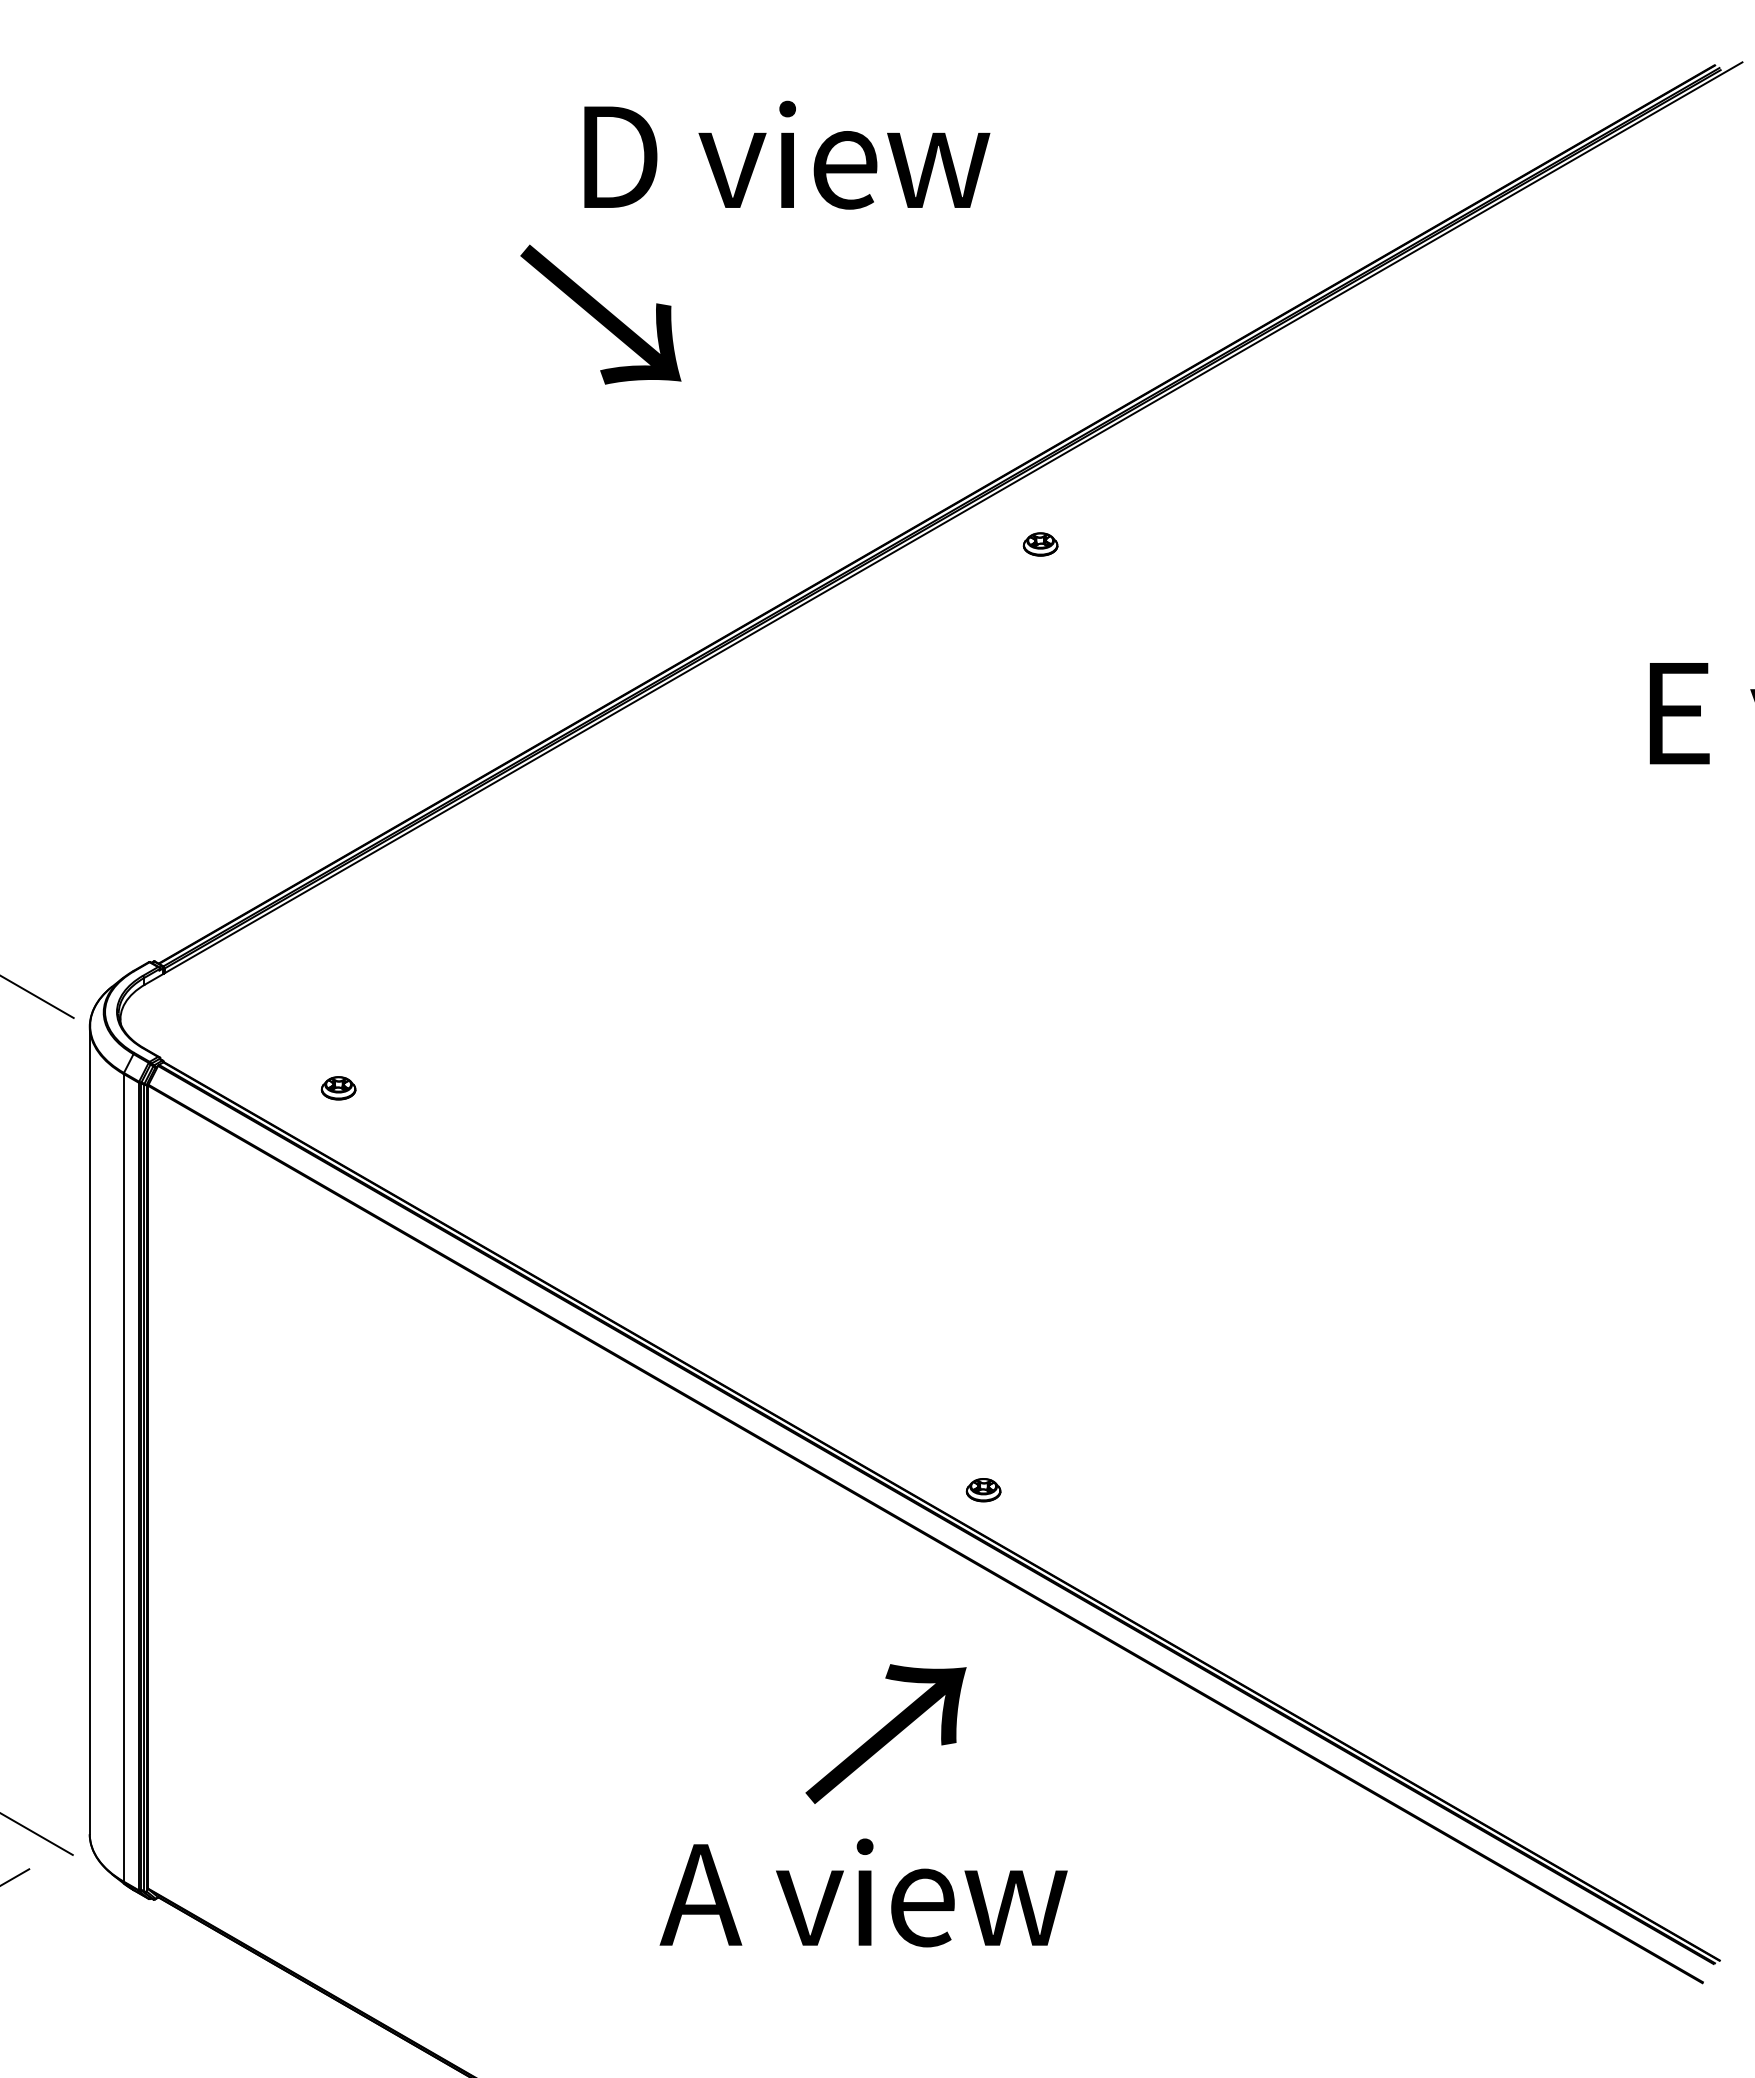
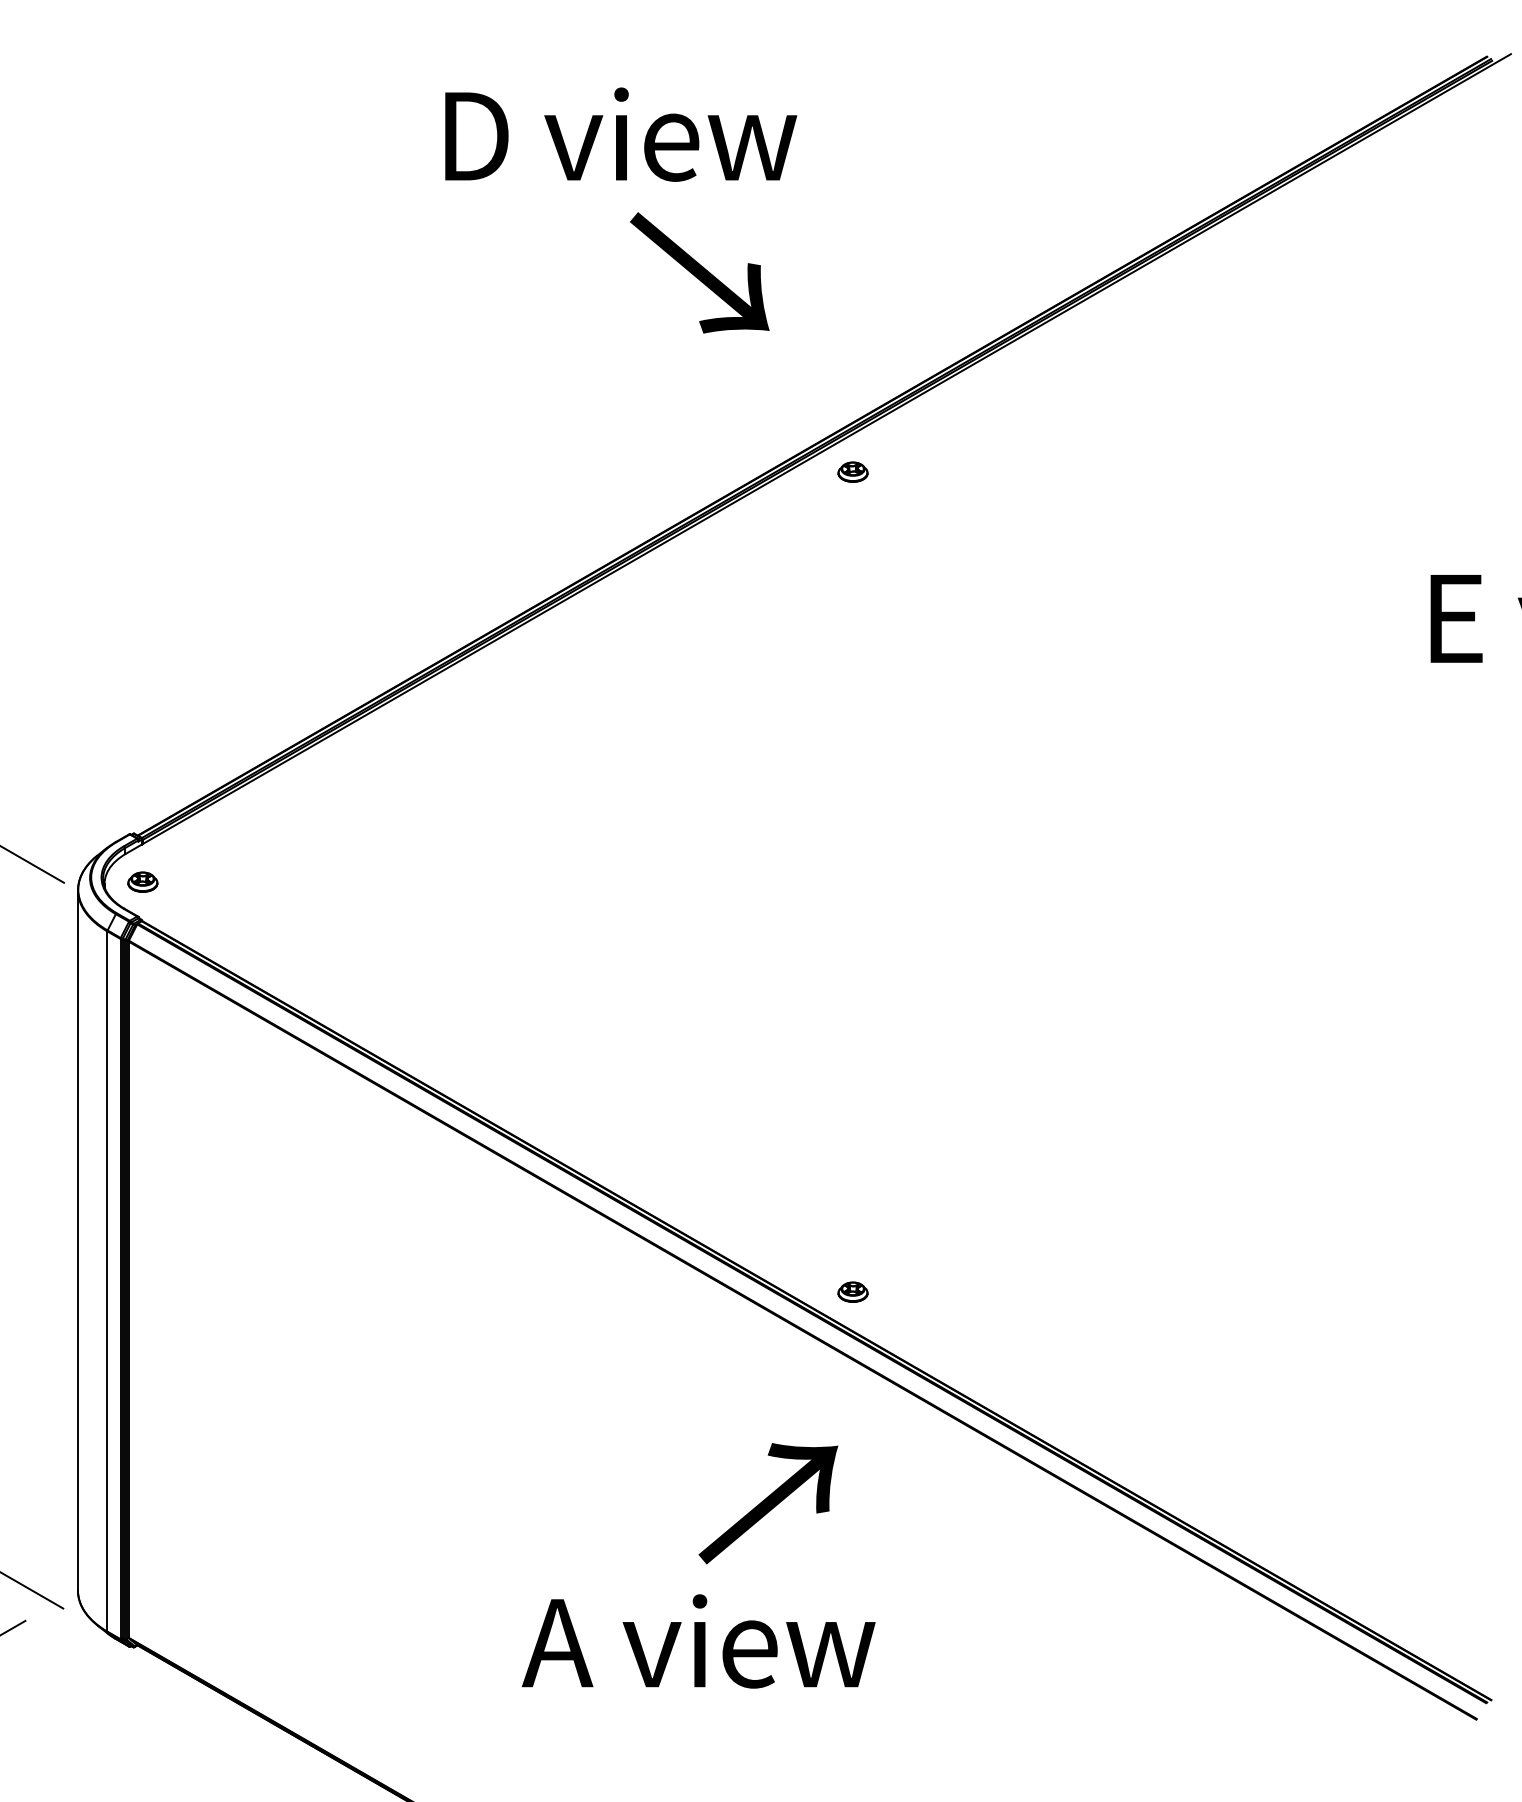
text: (787, 154) -> (621, 134), moved
text: (600, 314) -> (699, 272), moved
part: (1040, 544) -> (852, 472), moved
part: (338, 1088) -> (142, 882), moved
text: (863, 1892) -> (698, 1641), moved

